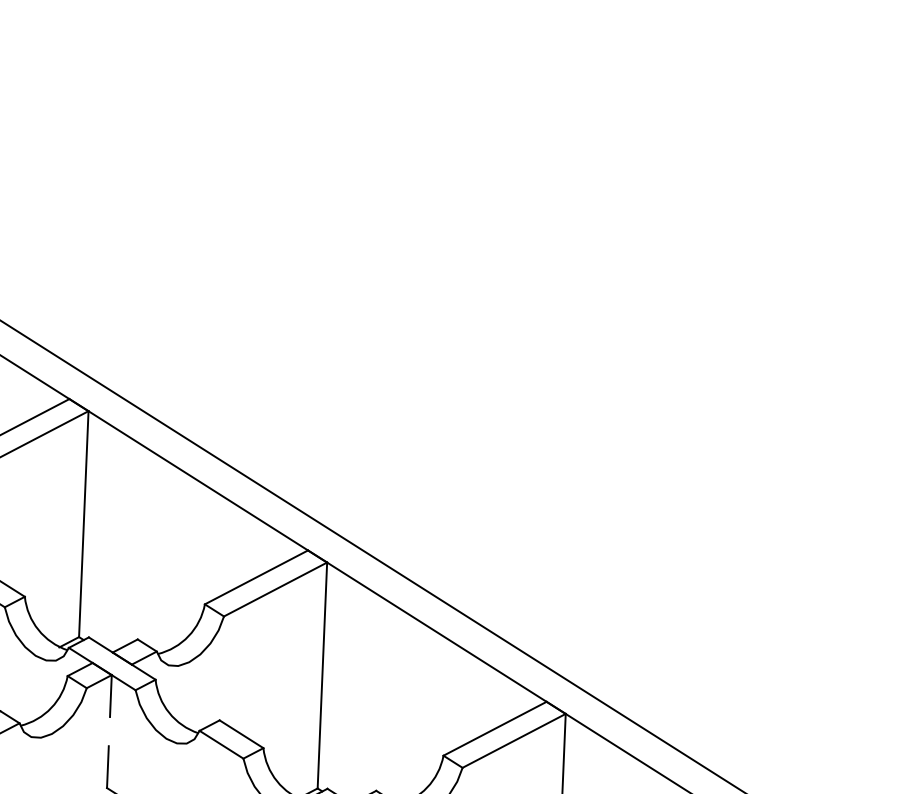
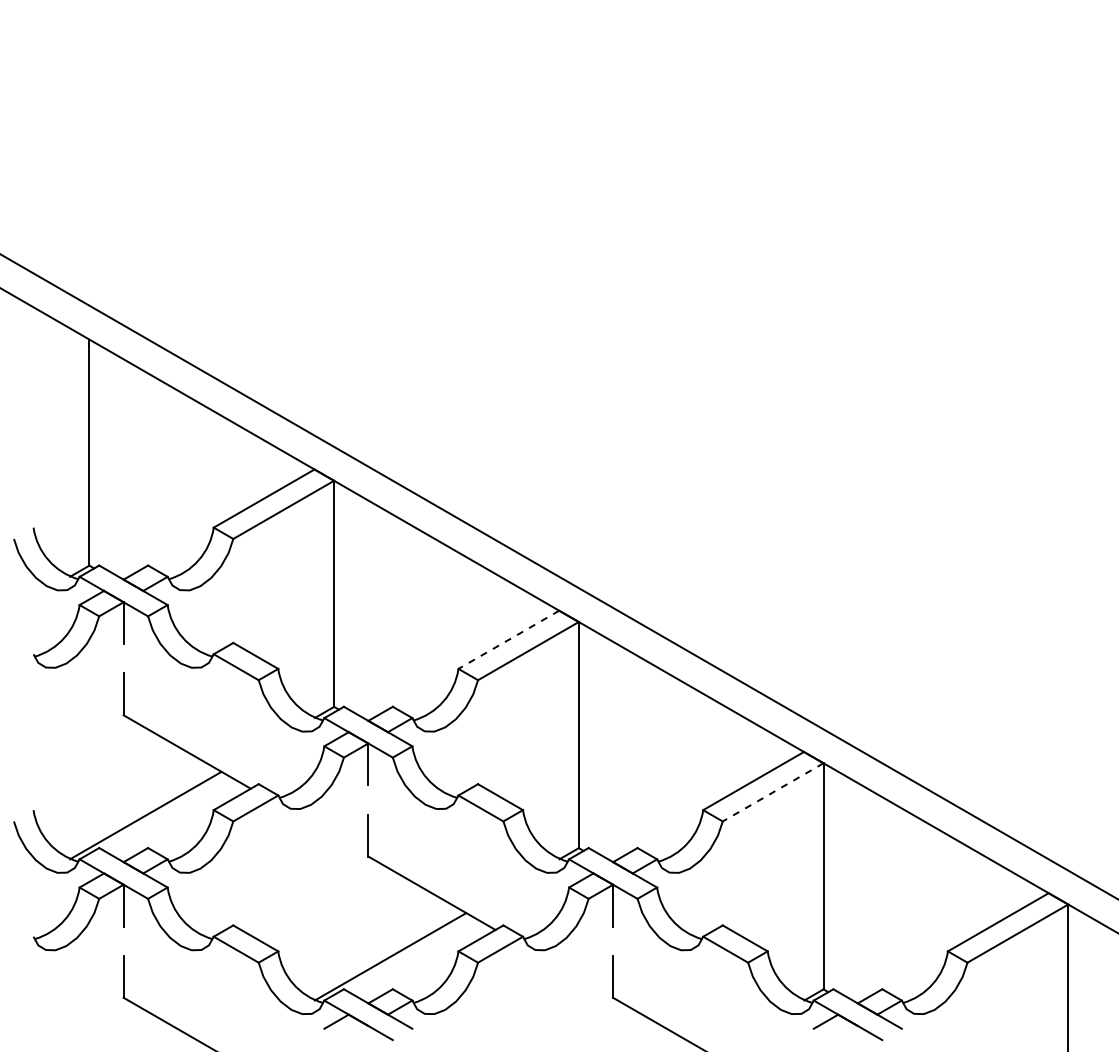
line: (256, 578) -> (508, 640), solid -> dashed
line: (513, 740) -> (772, 792), solid -> dashed

